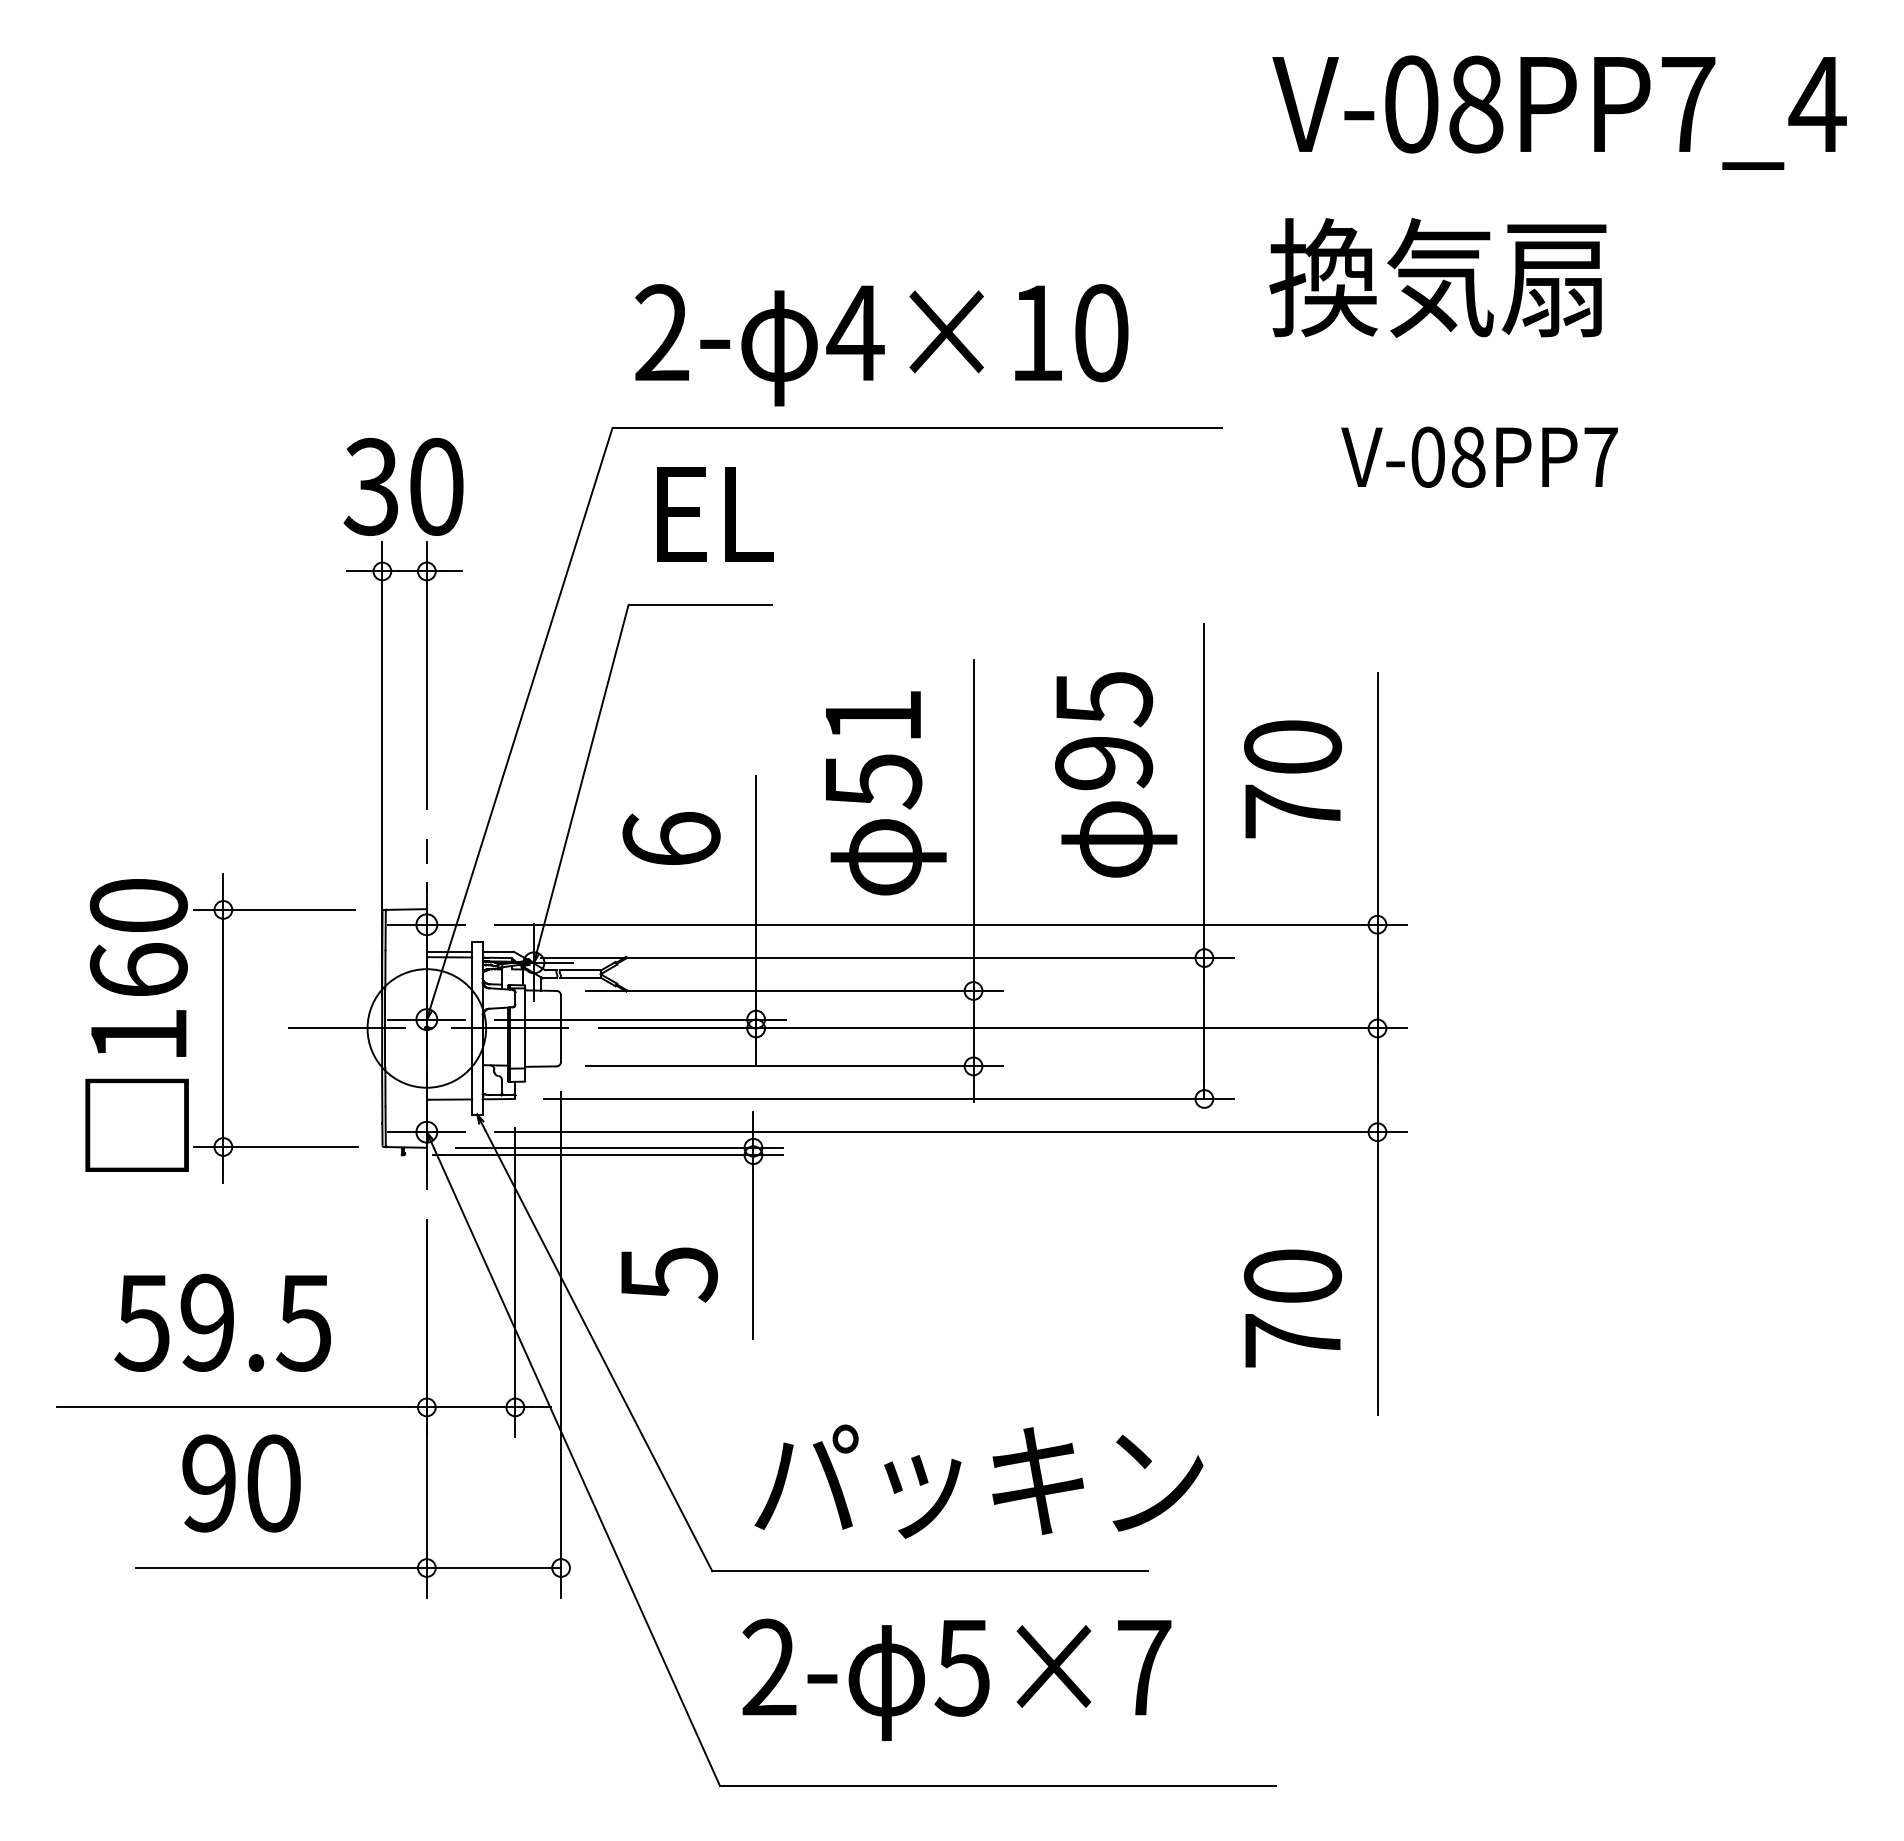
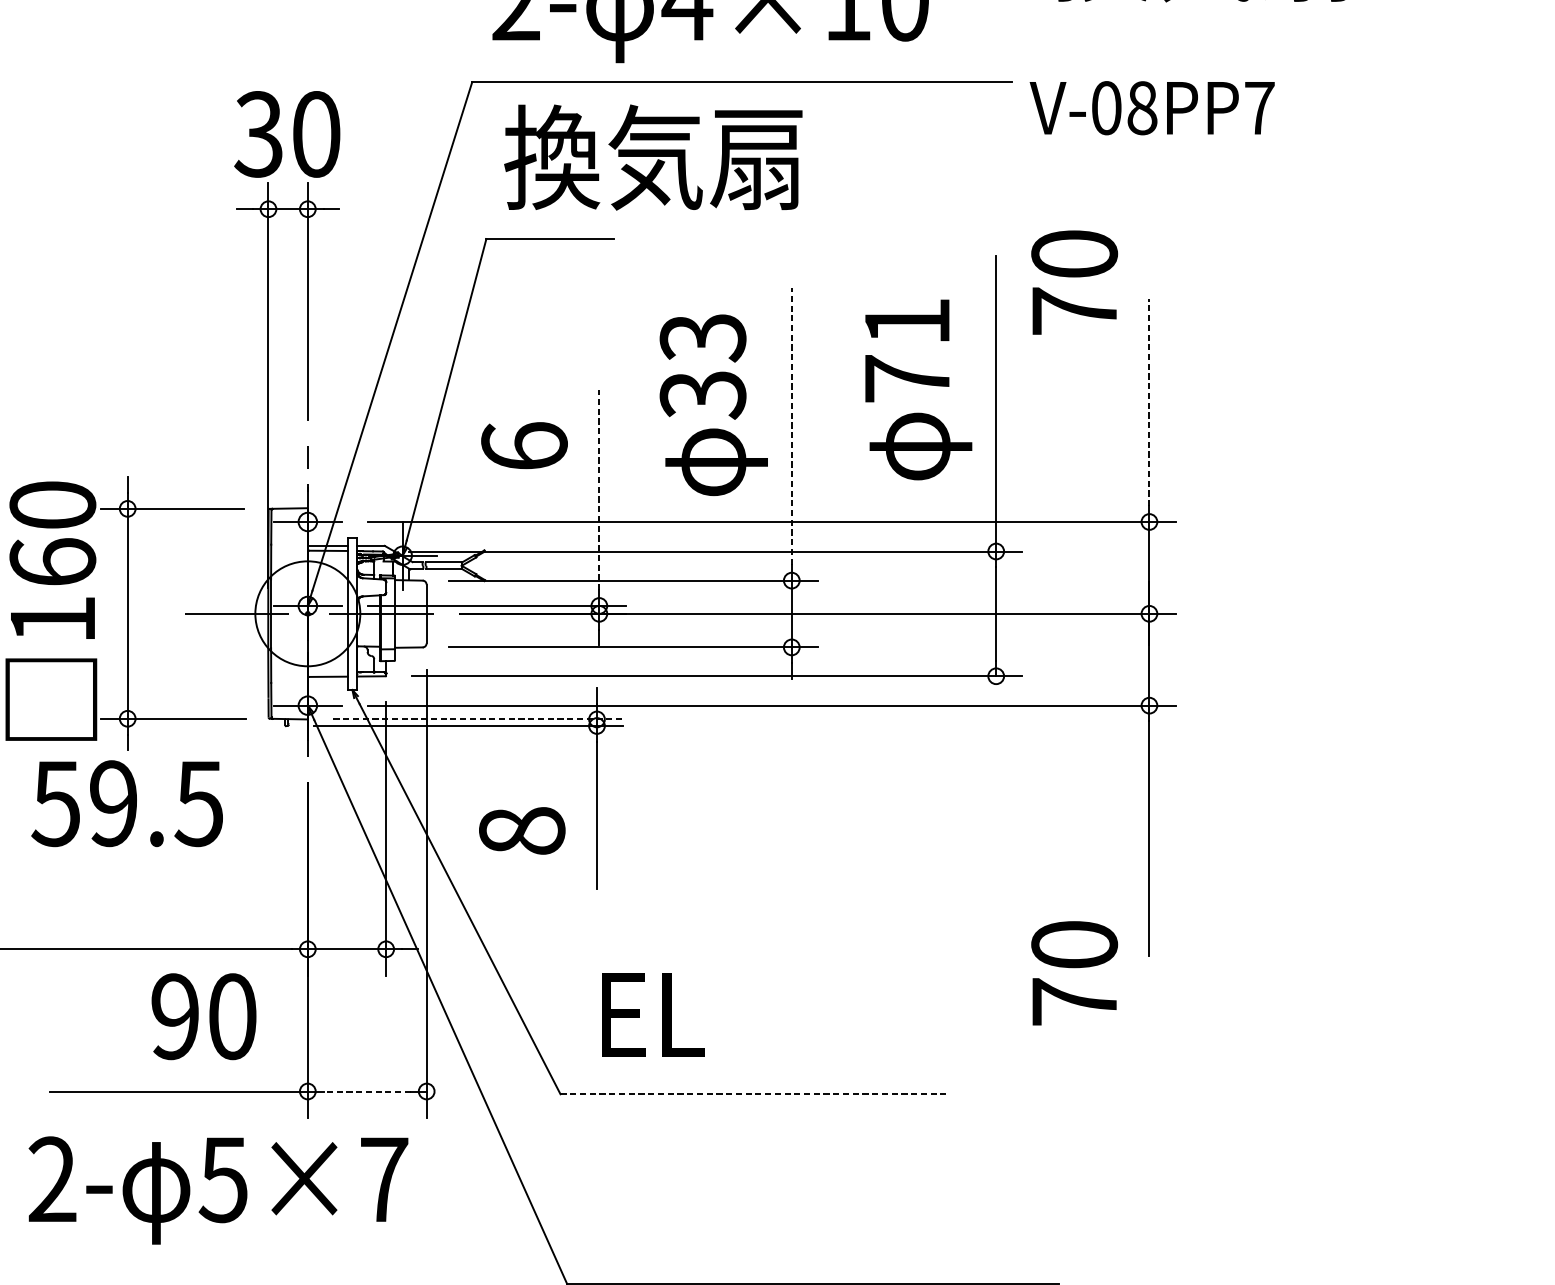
text: (1479, 456) -> (1152, 107), moved
text: (816, 513) -> (652, 157), EL -> 換気扇
text: (1104, 731) -> (907, 350), 95 -> 71
text: (873, 749) -> (703, 366), 51 -> 33
text: (1293, 779) -> (1075, 282), moved
line: (1377, 790) -> (1149, 403), solid -> dashed
line: (973, 816) -> (791, 426), solid -> dashed
line: (756, 888) -> (599, 489), solid -> dashed
line: (619, 1147) -> (478, 719), solid -> dashed
text: (668, 1274) -> (521, 831), 5 -> 8
text: (1293, 1308) -> (1075, 973), moved
text: (222, 1322) -> (126, 803), moved
text: (978, 1481) -> (796, 1014), パッキン -> EL
text: (241, 1483) -> (203, 1016), moved
line: (493, 1568) -> (366, 1091), solid -> dashed
line: (930, 1571) -> (753, 1094), solid -> dashed
text: (956, 1679) -> (218, 1190), moved

